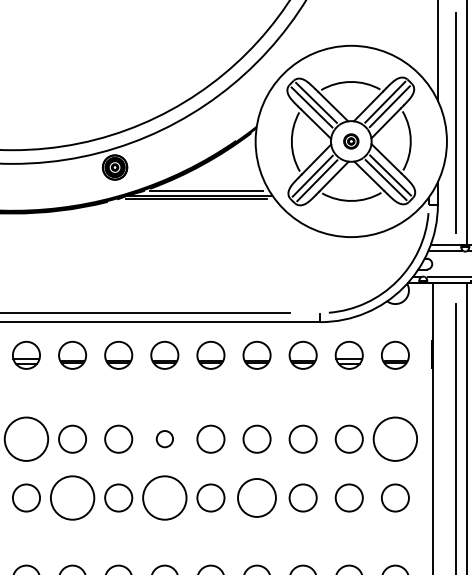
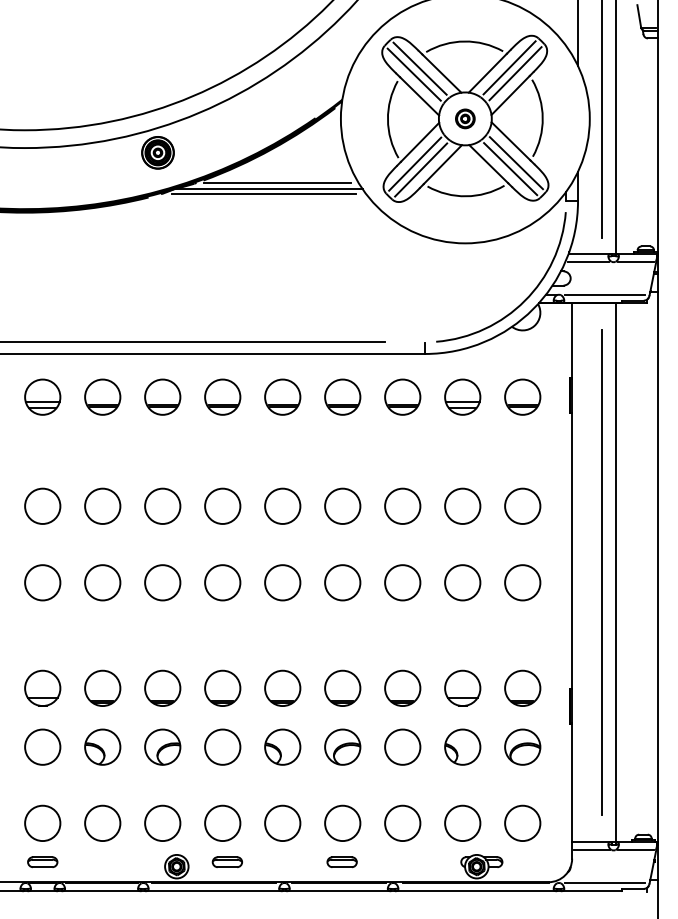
circle: (26, 438) -> (42, 505), size x0.62
circle: (164, 438) -> (222, 505), size x1.67
circle: (395, 438) -> (522, 505), size x0.62
circle: (72, 497) -> (102, 582), size x0.62
circle: (164, 497) -> (222, 582), size x0.62
circle: (256, 497) -> (342, 582), size x0.71

